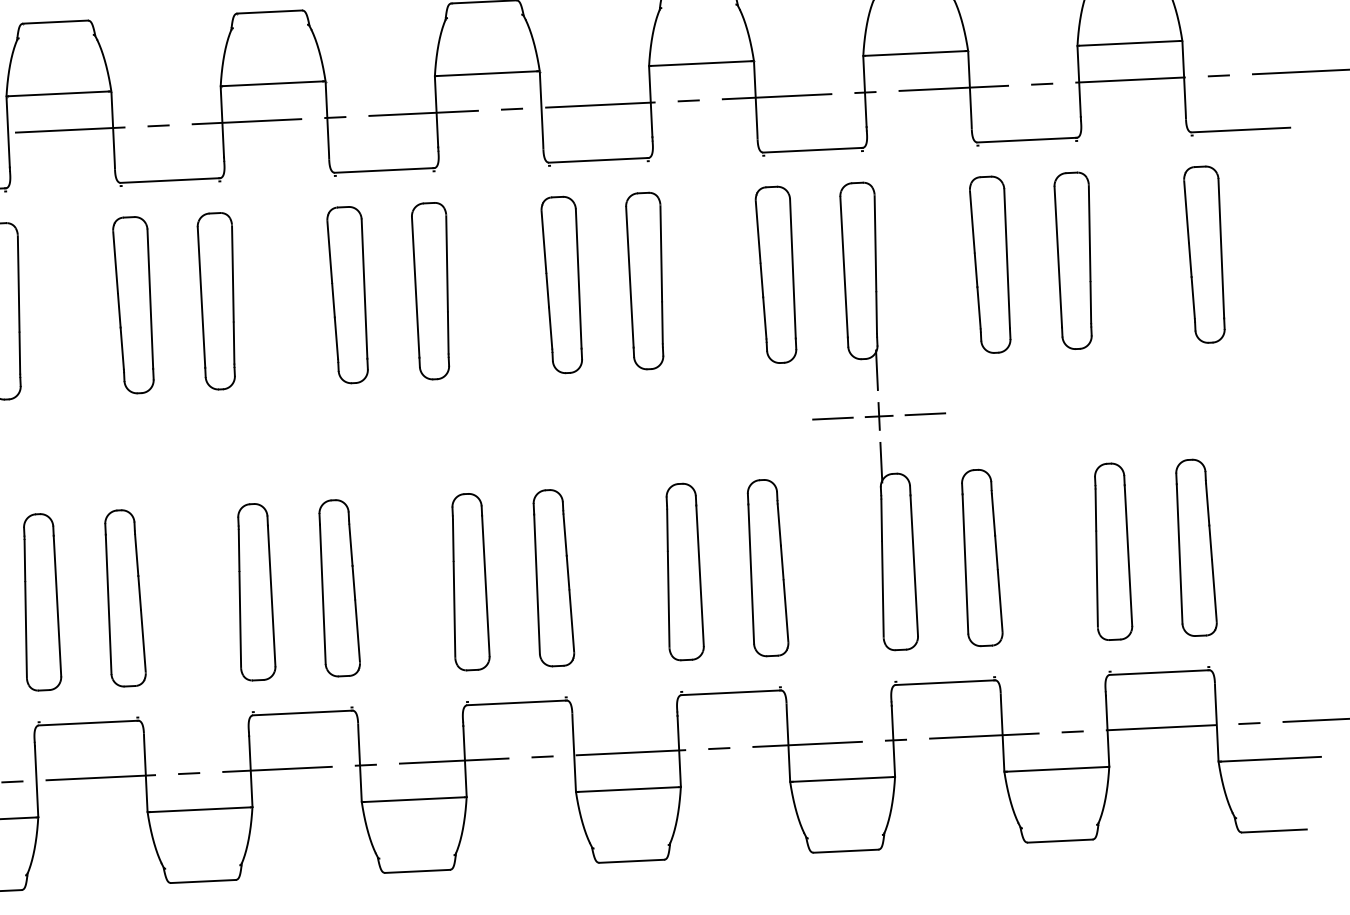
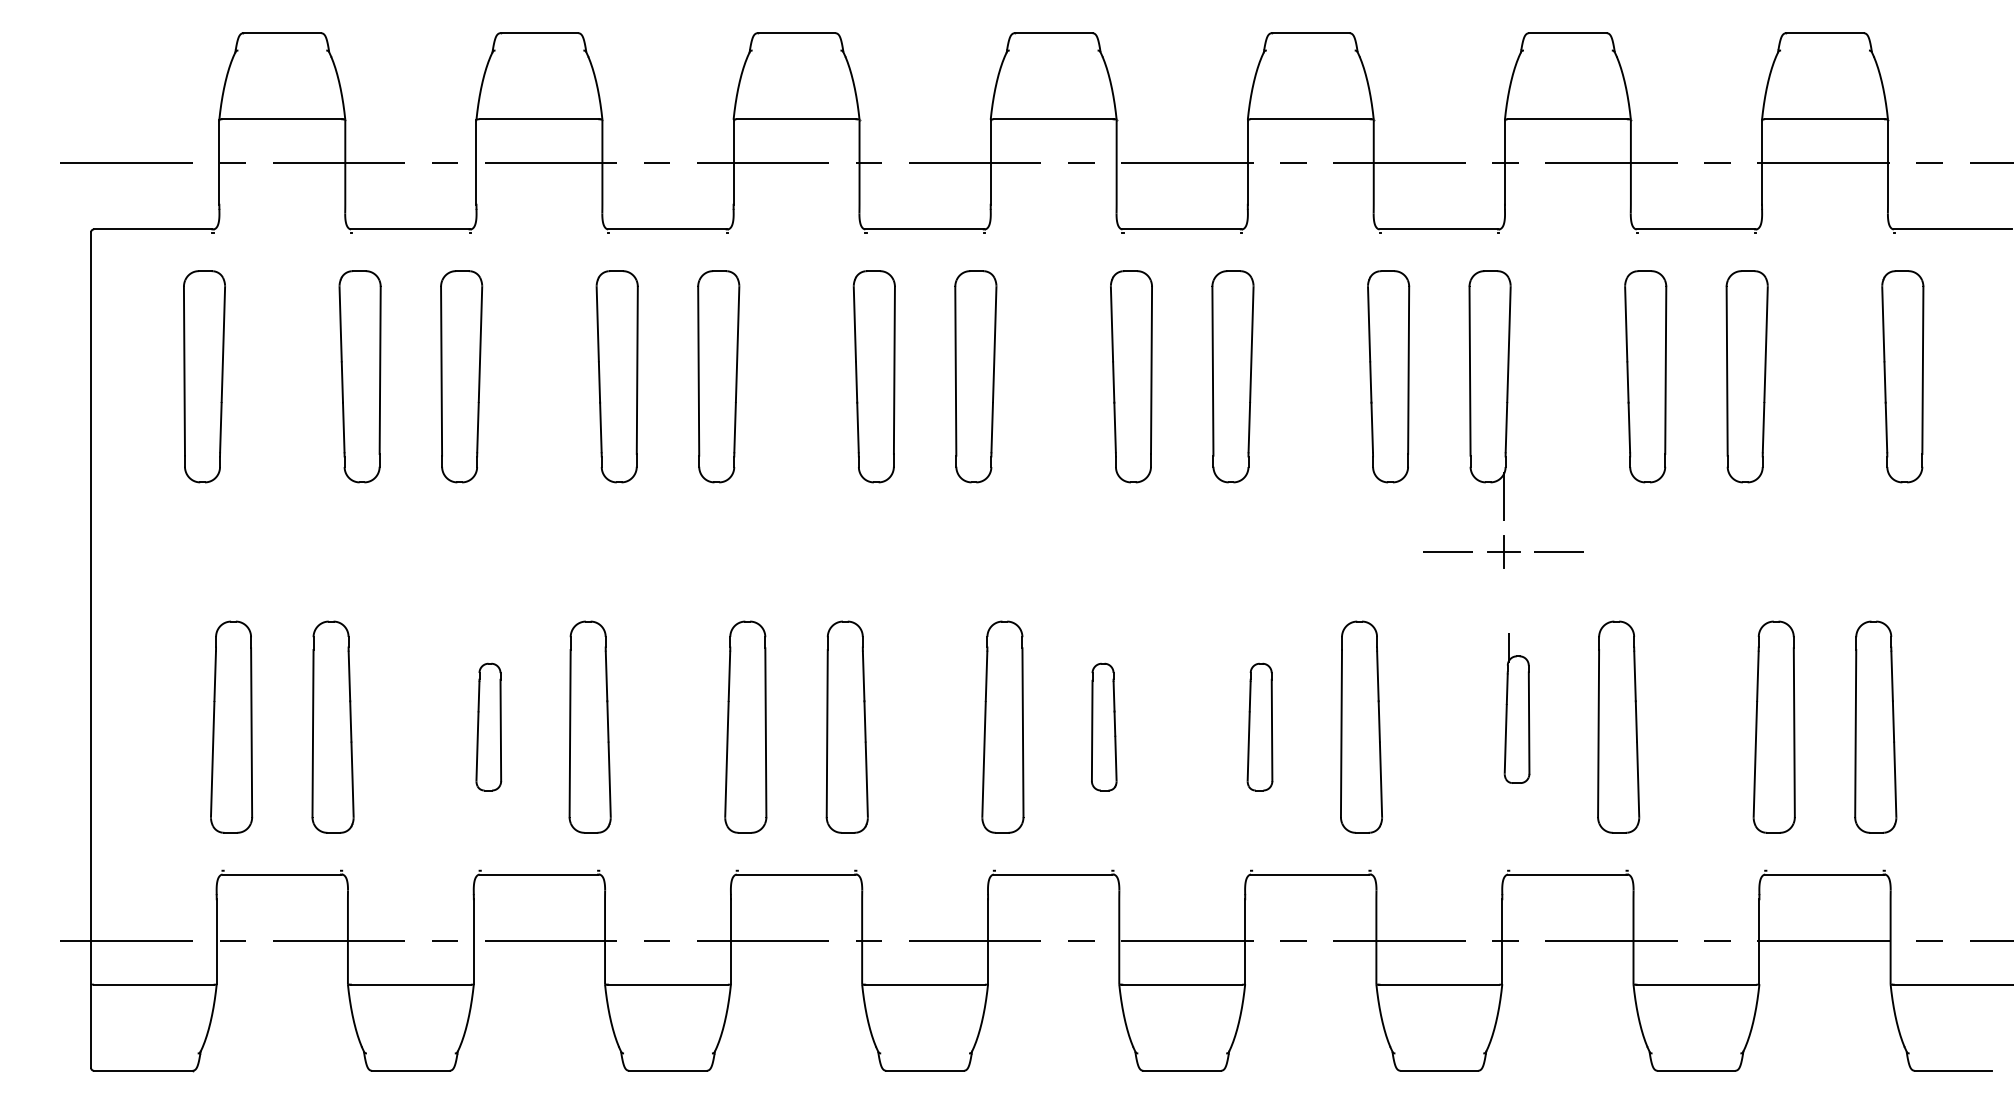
part: (896, 546) -> (1516, 708), size x0.6
part: (682, 571) -> (1259, 726), size x0.6
part: (552, 577) -> (1103, 726), size x0.6
part: (40, 601) -> (488, 726), size x0.6

